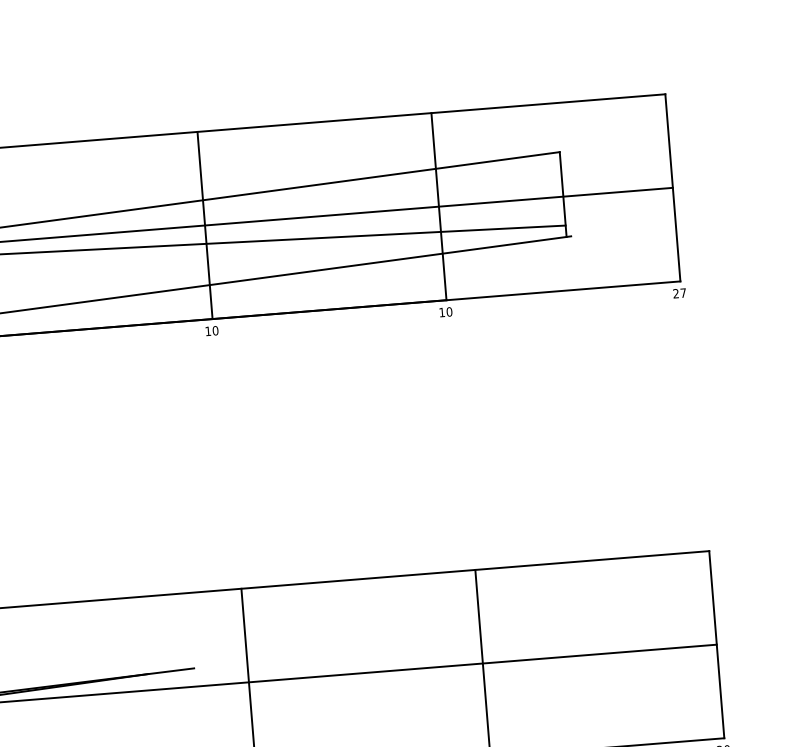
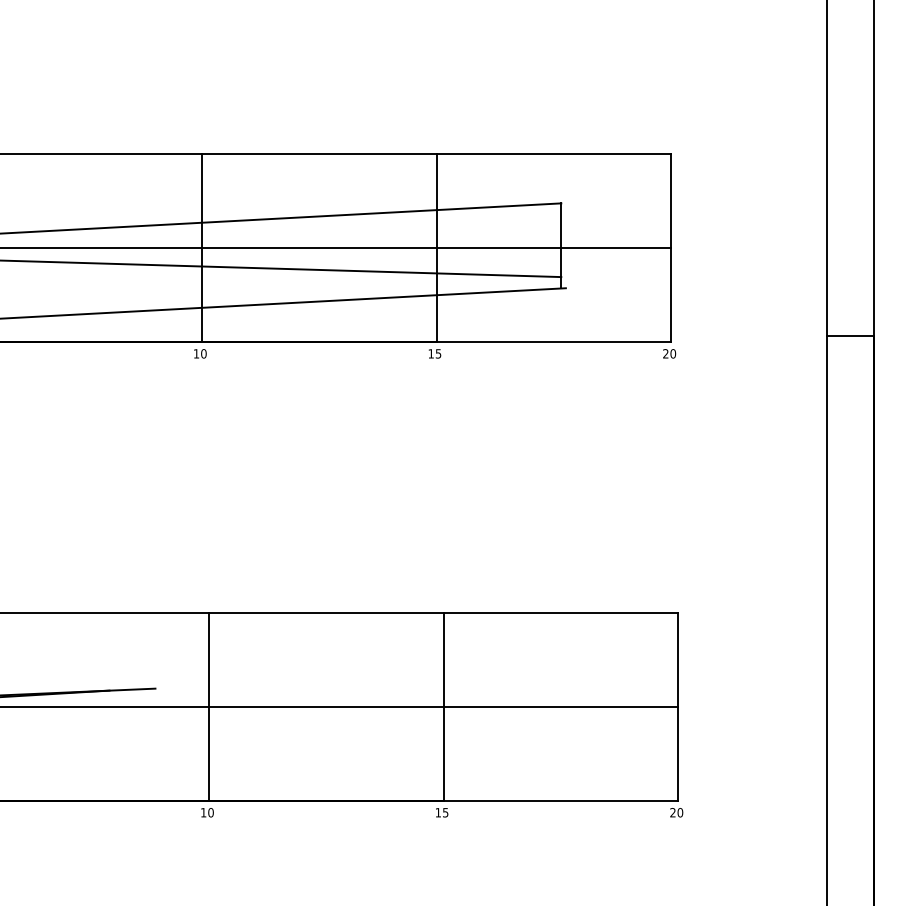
text: (683, 292) -> (673, 353), 27 -> 20
text: (449, 311) -> (438, 353), 10 -> 15

